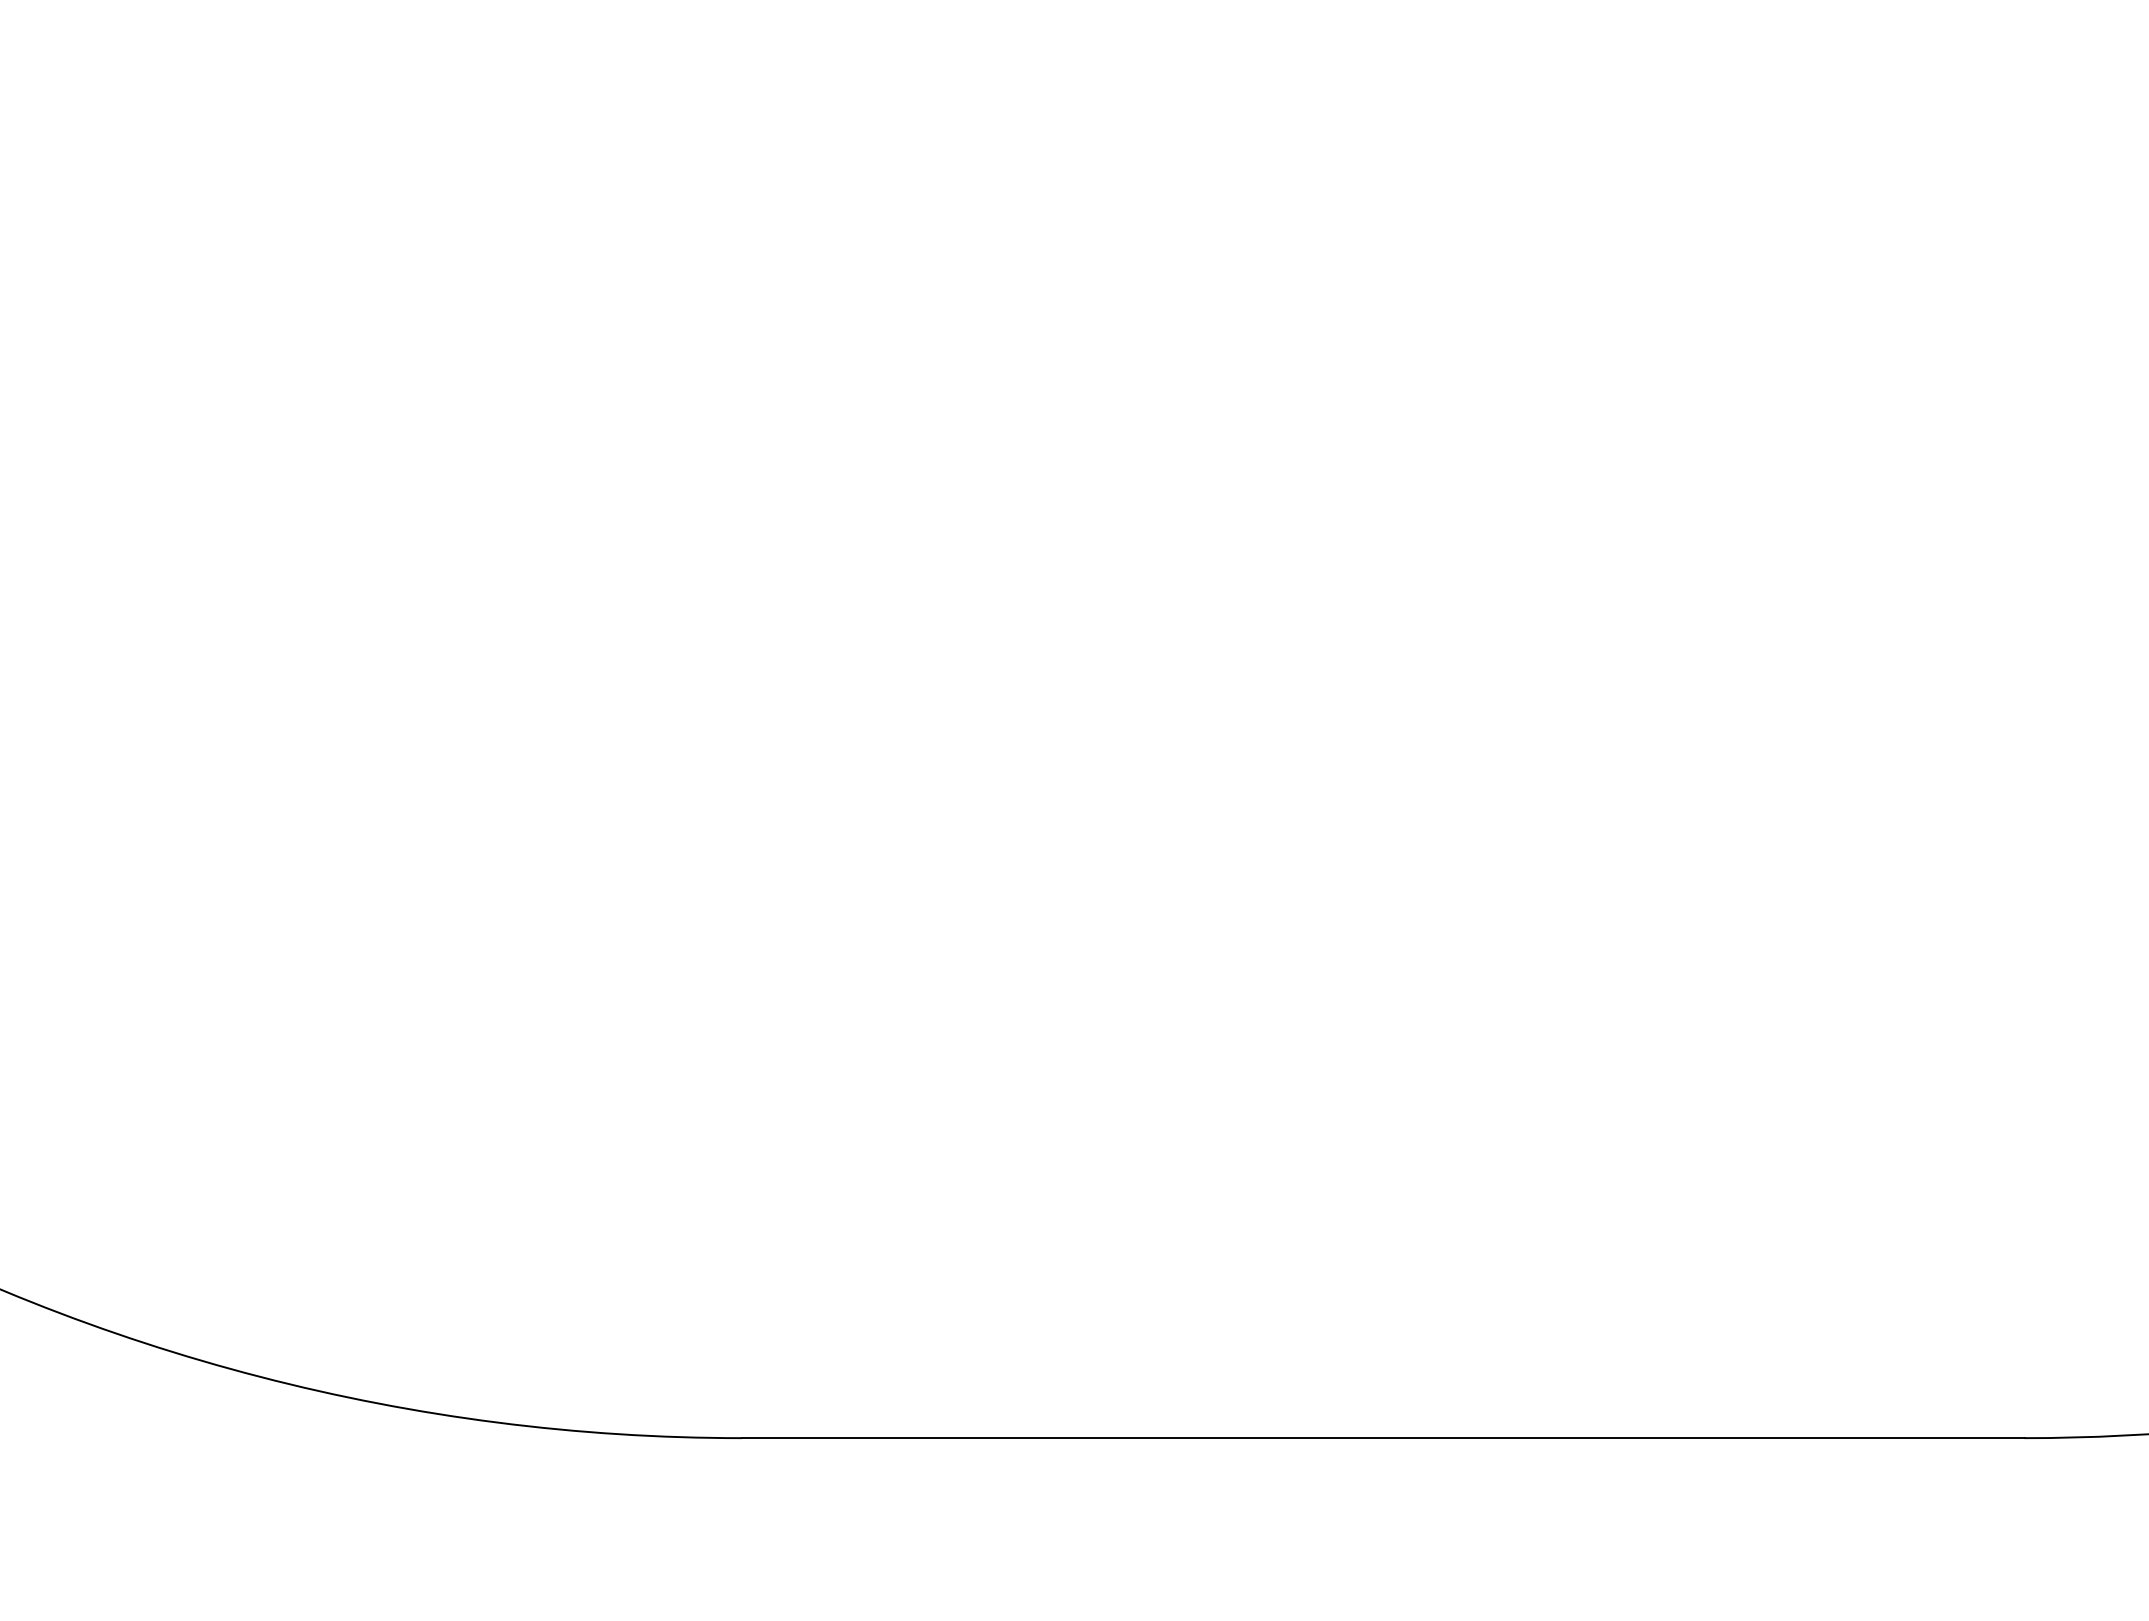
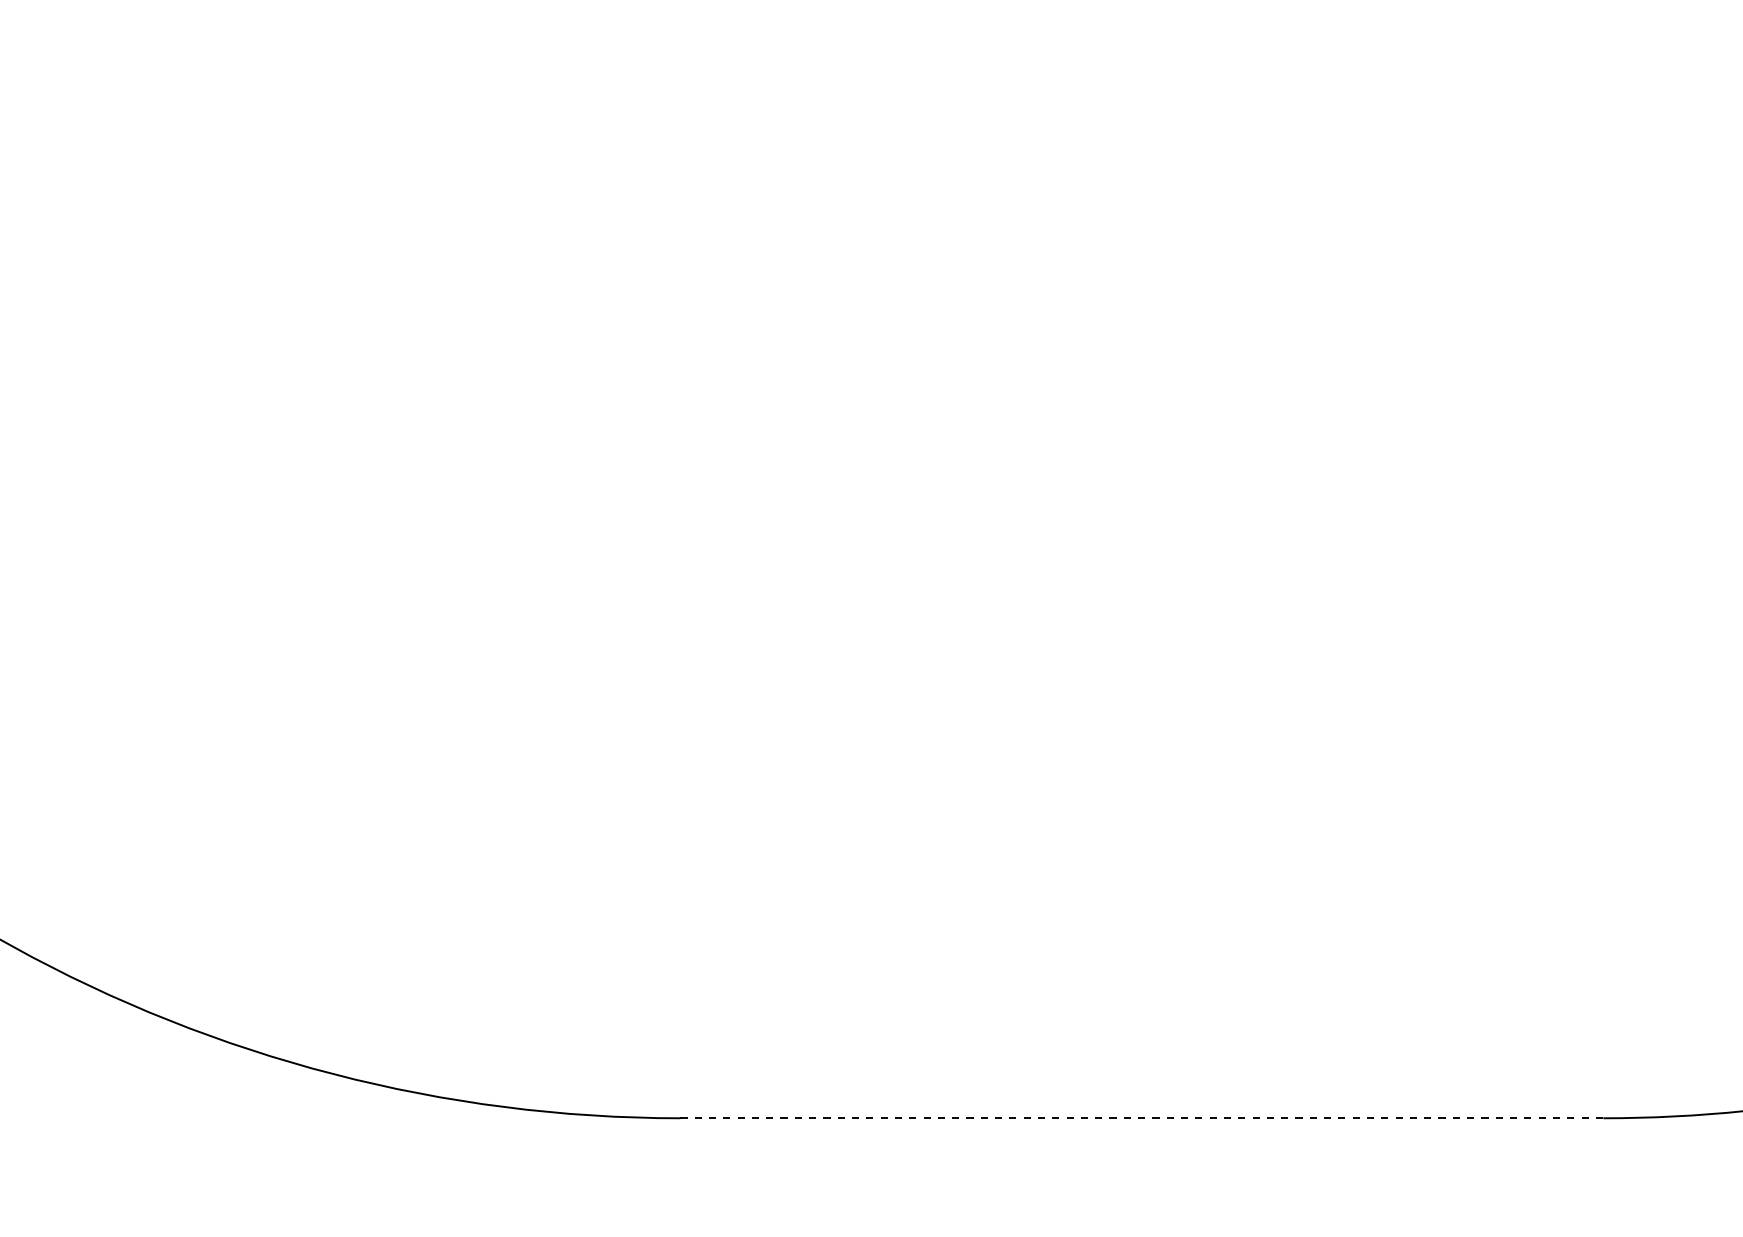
line: (1382, 1438) -> (1141, 1118), solid -> dashed

